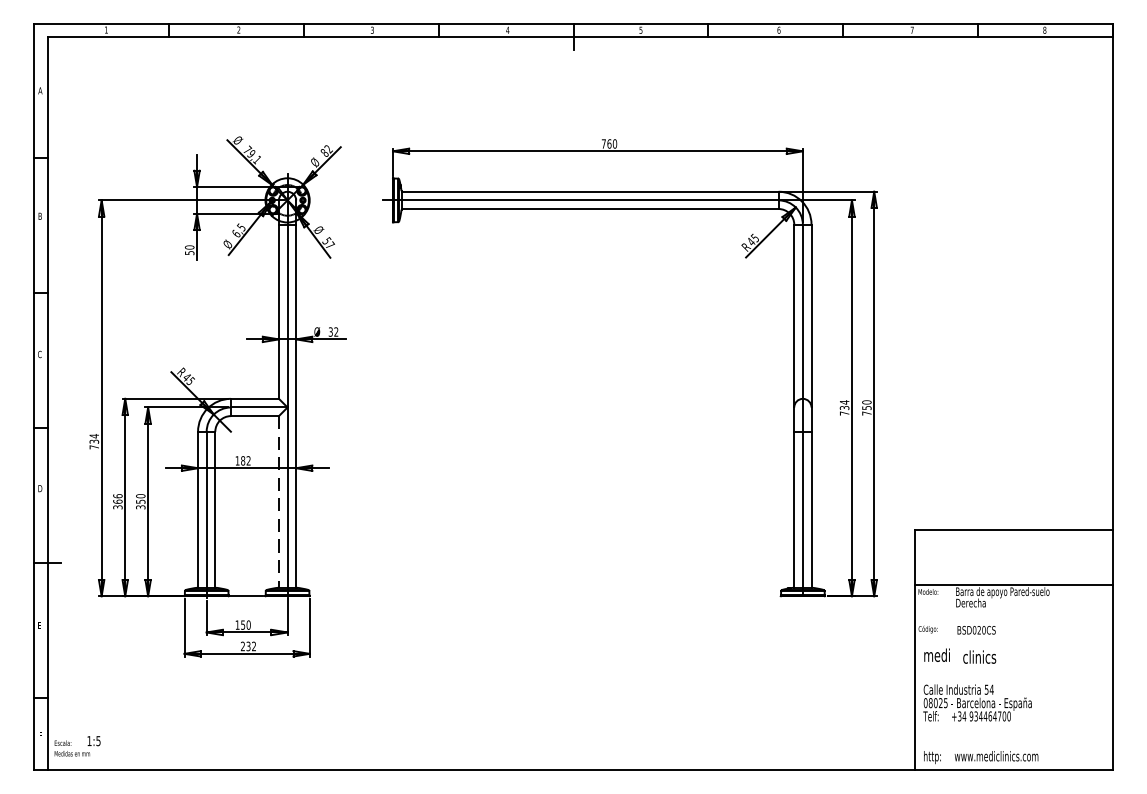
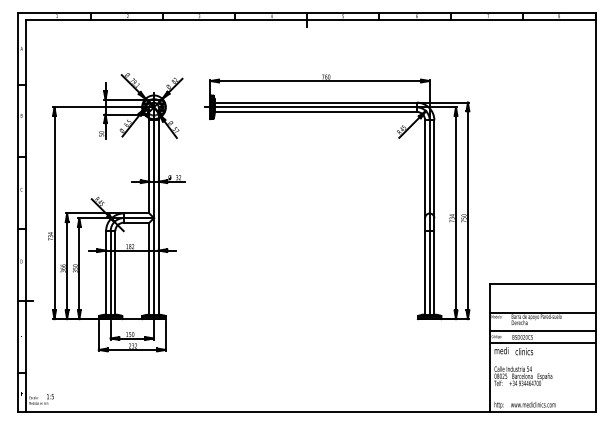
line: (279, 501) -> (149, 268), dashed -> solid
line: (1013, 617) -> (542, 330), added
line: (1013, 639) -> (542, 342), added

